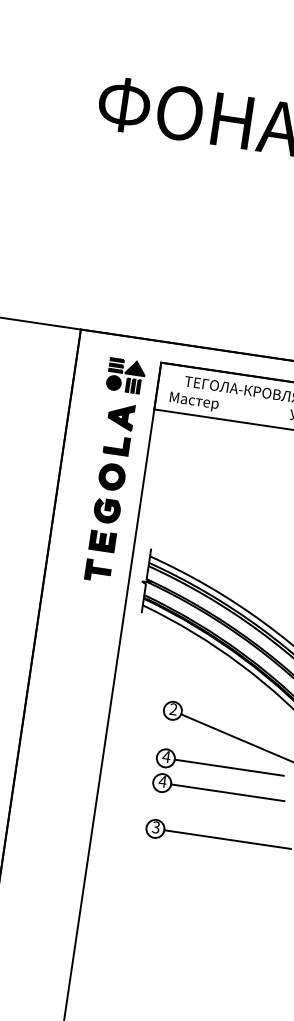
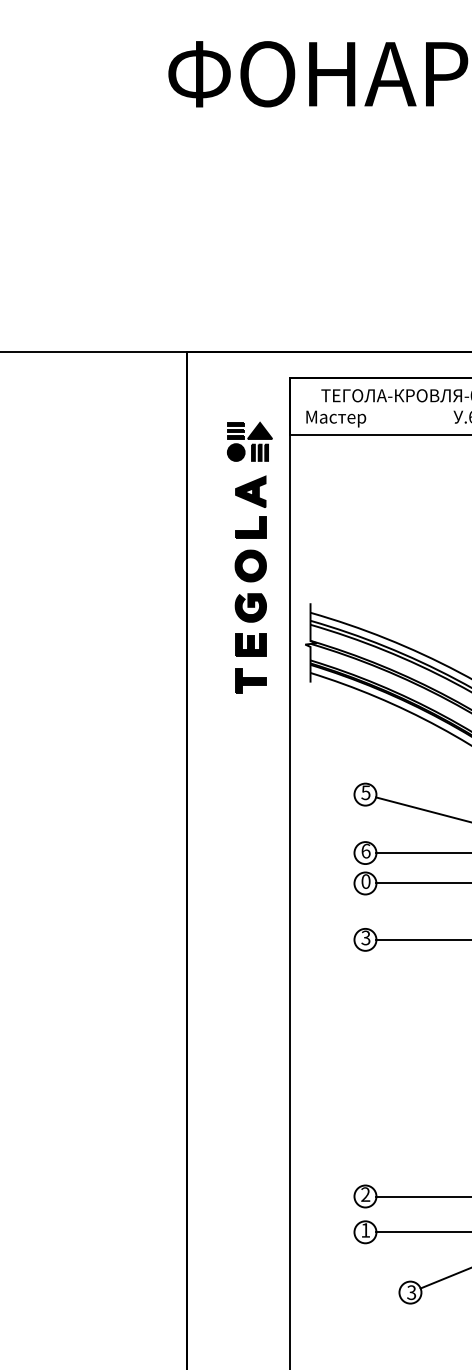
part: (112, 469) -> (249, 557), moved
text: (173, 709) -> (365, 792), 2 -> 5
text: (166, 756) -> (365, 850), 4 -> 6
text: (162, 781) -> (365, 881), 4 -> 0

